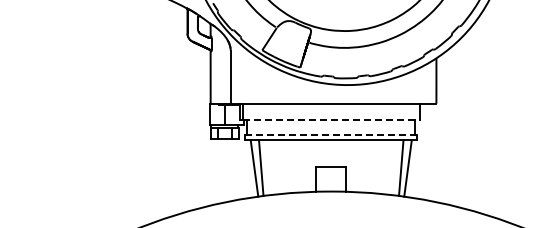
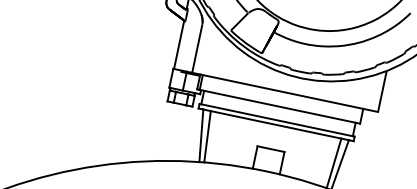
line: (331, 120) -> (280, 107), dashed -> solid
line: (331, 135) -> (277, 120), dashed -> solid

